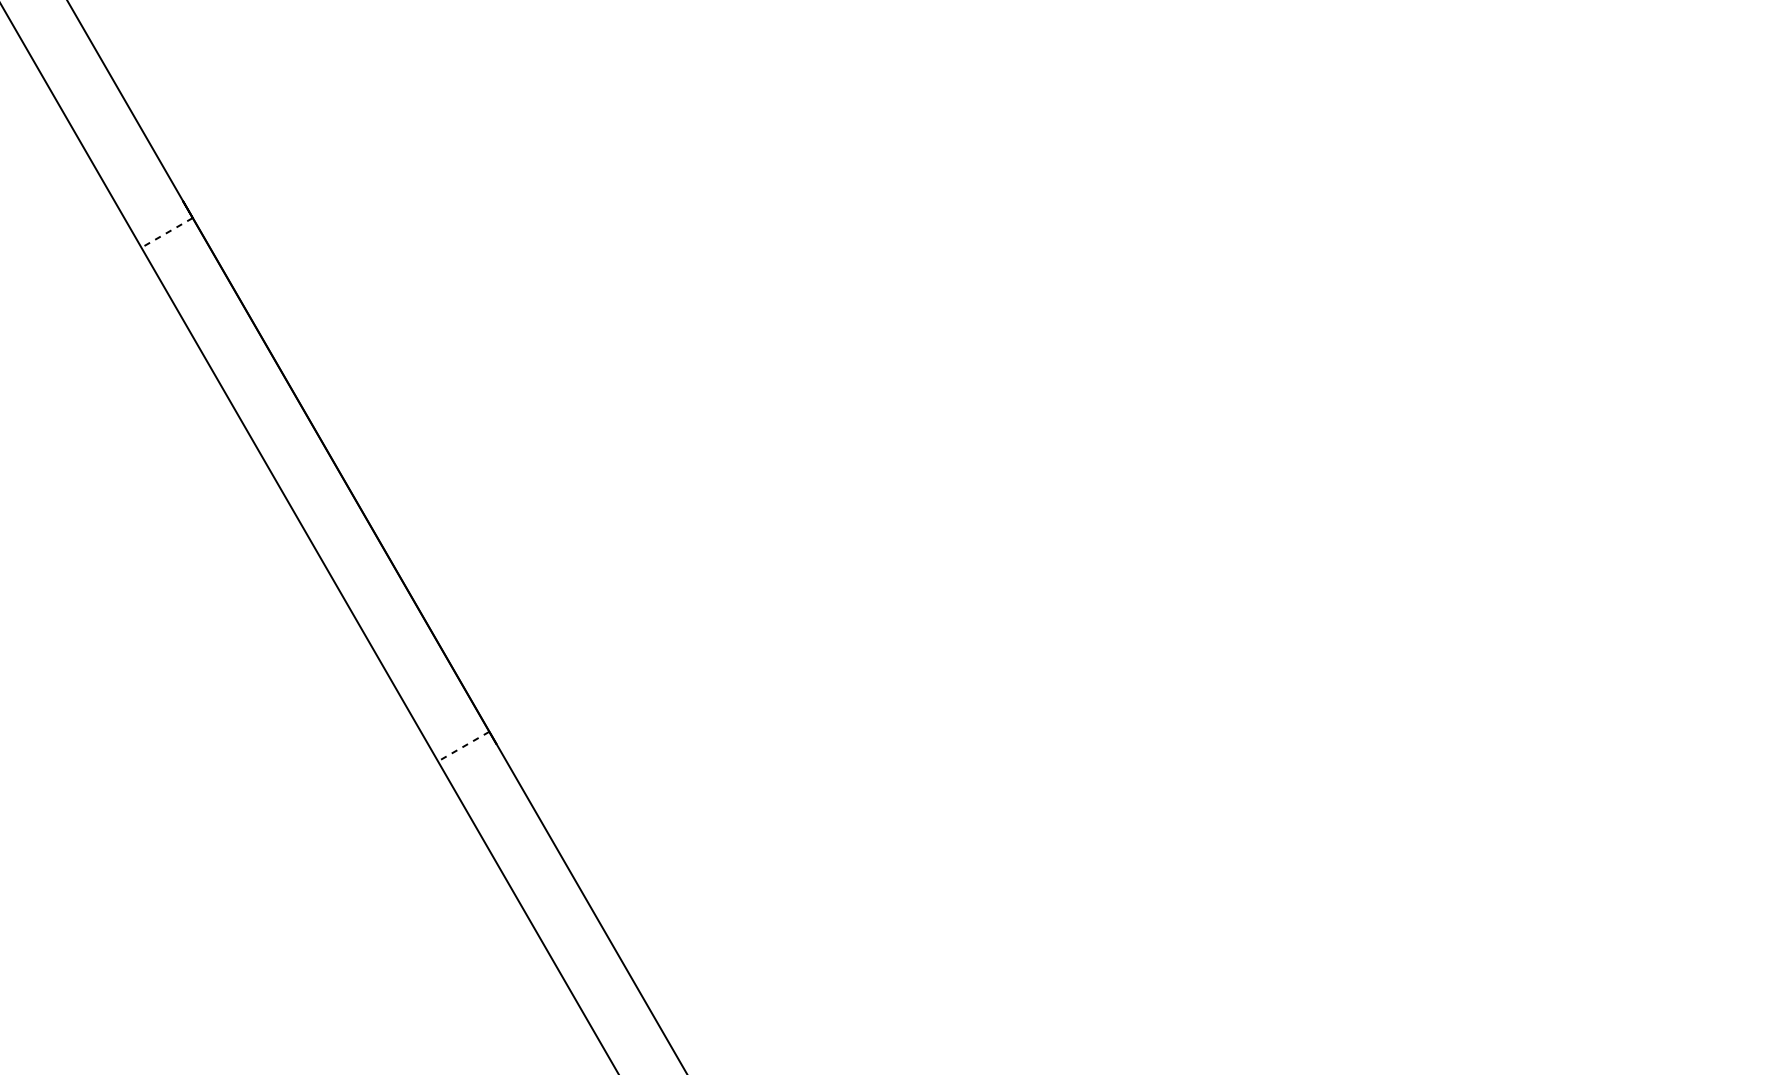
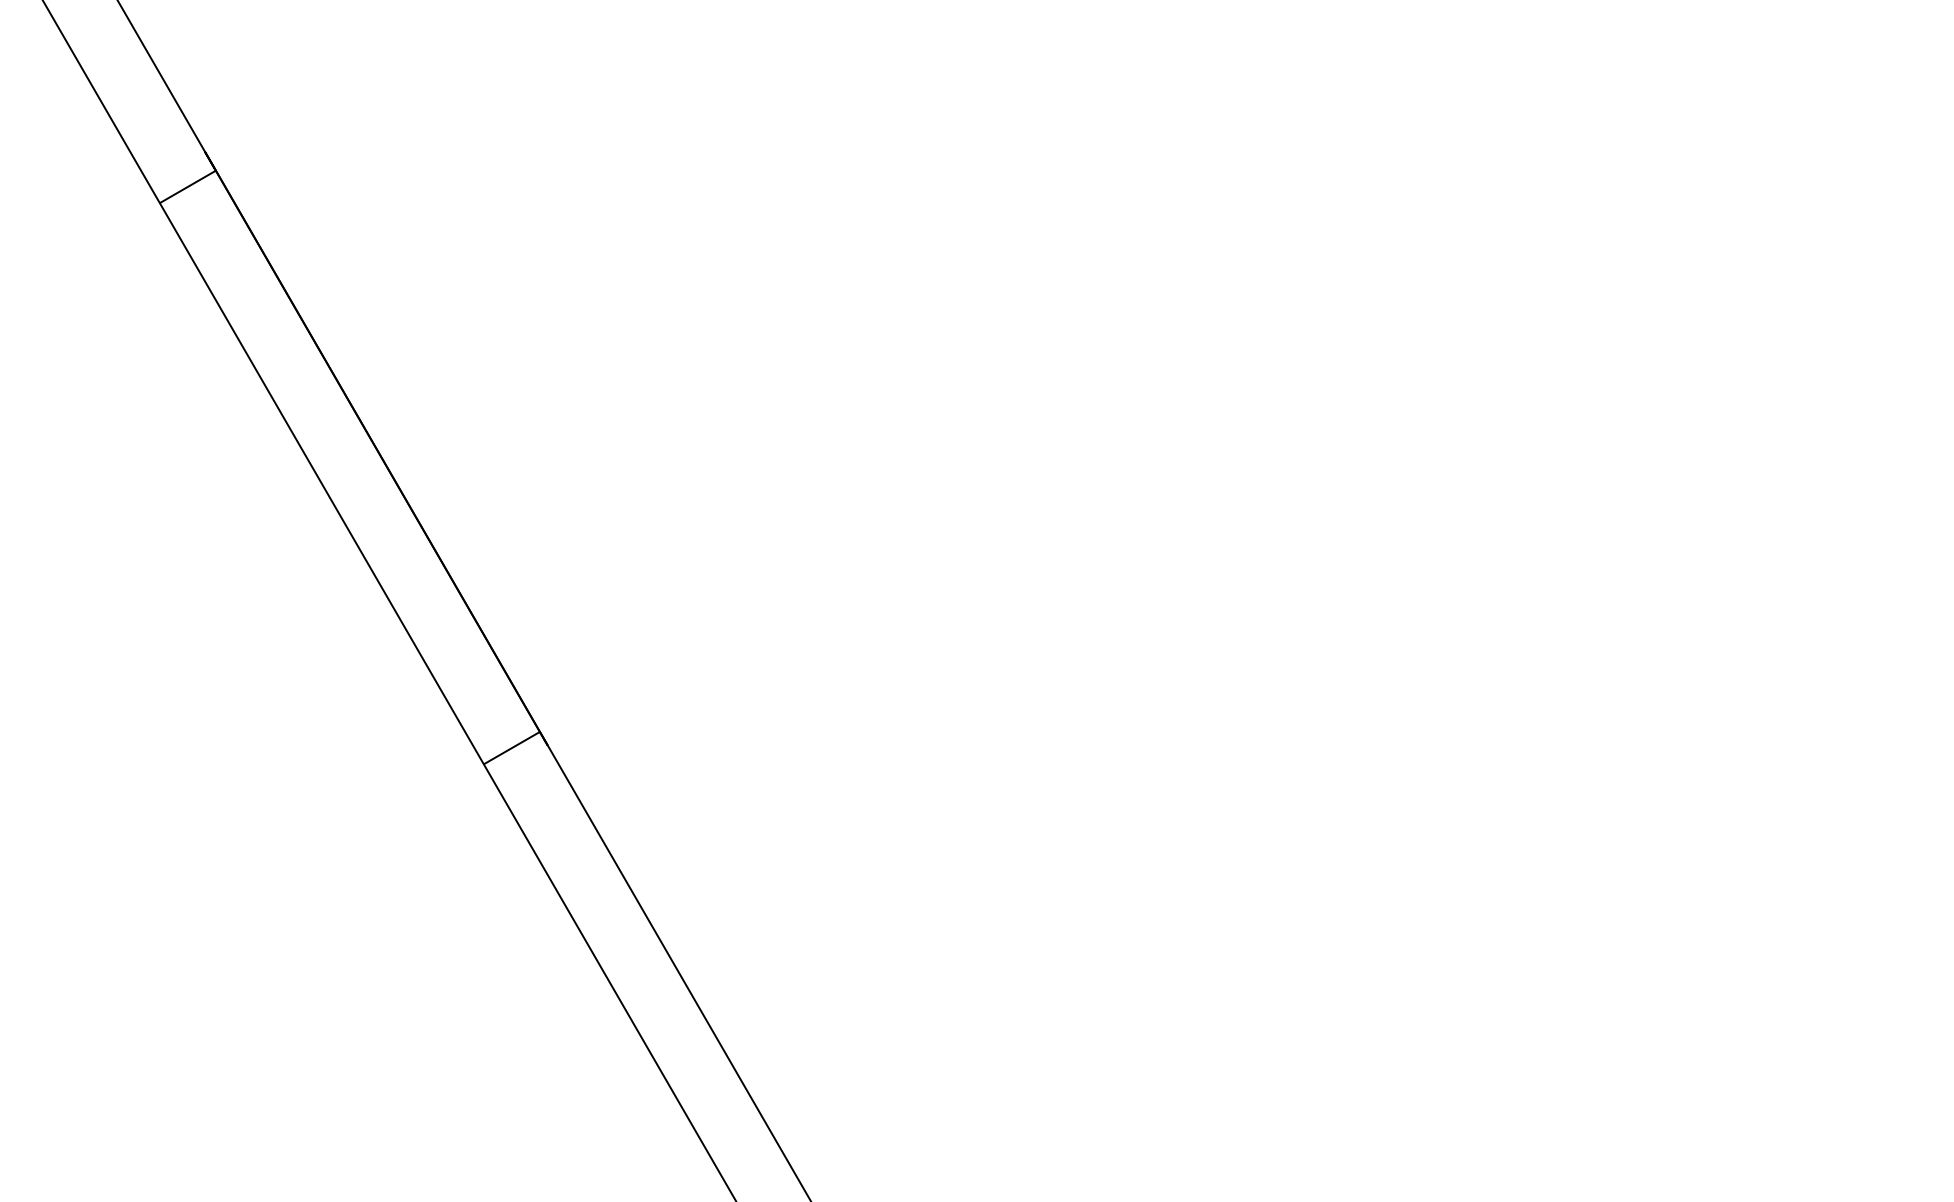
line: (166, 233) -> (187, 187), dashed -> solid
line: (463, 746) -> (511, 748), dashed -> solid

